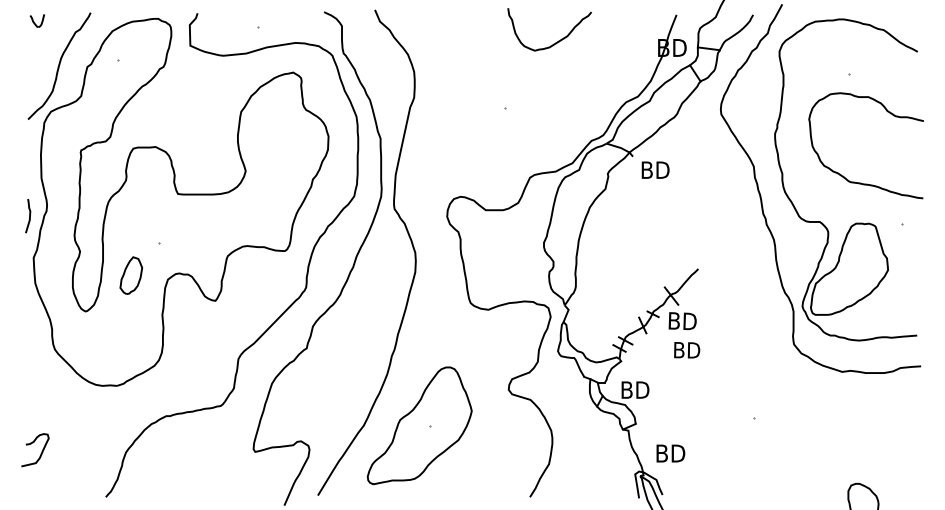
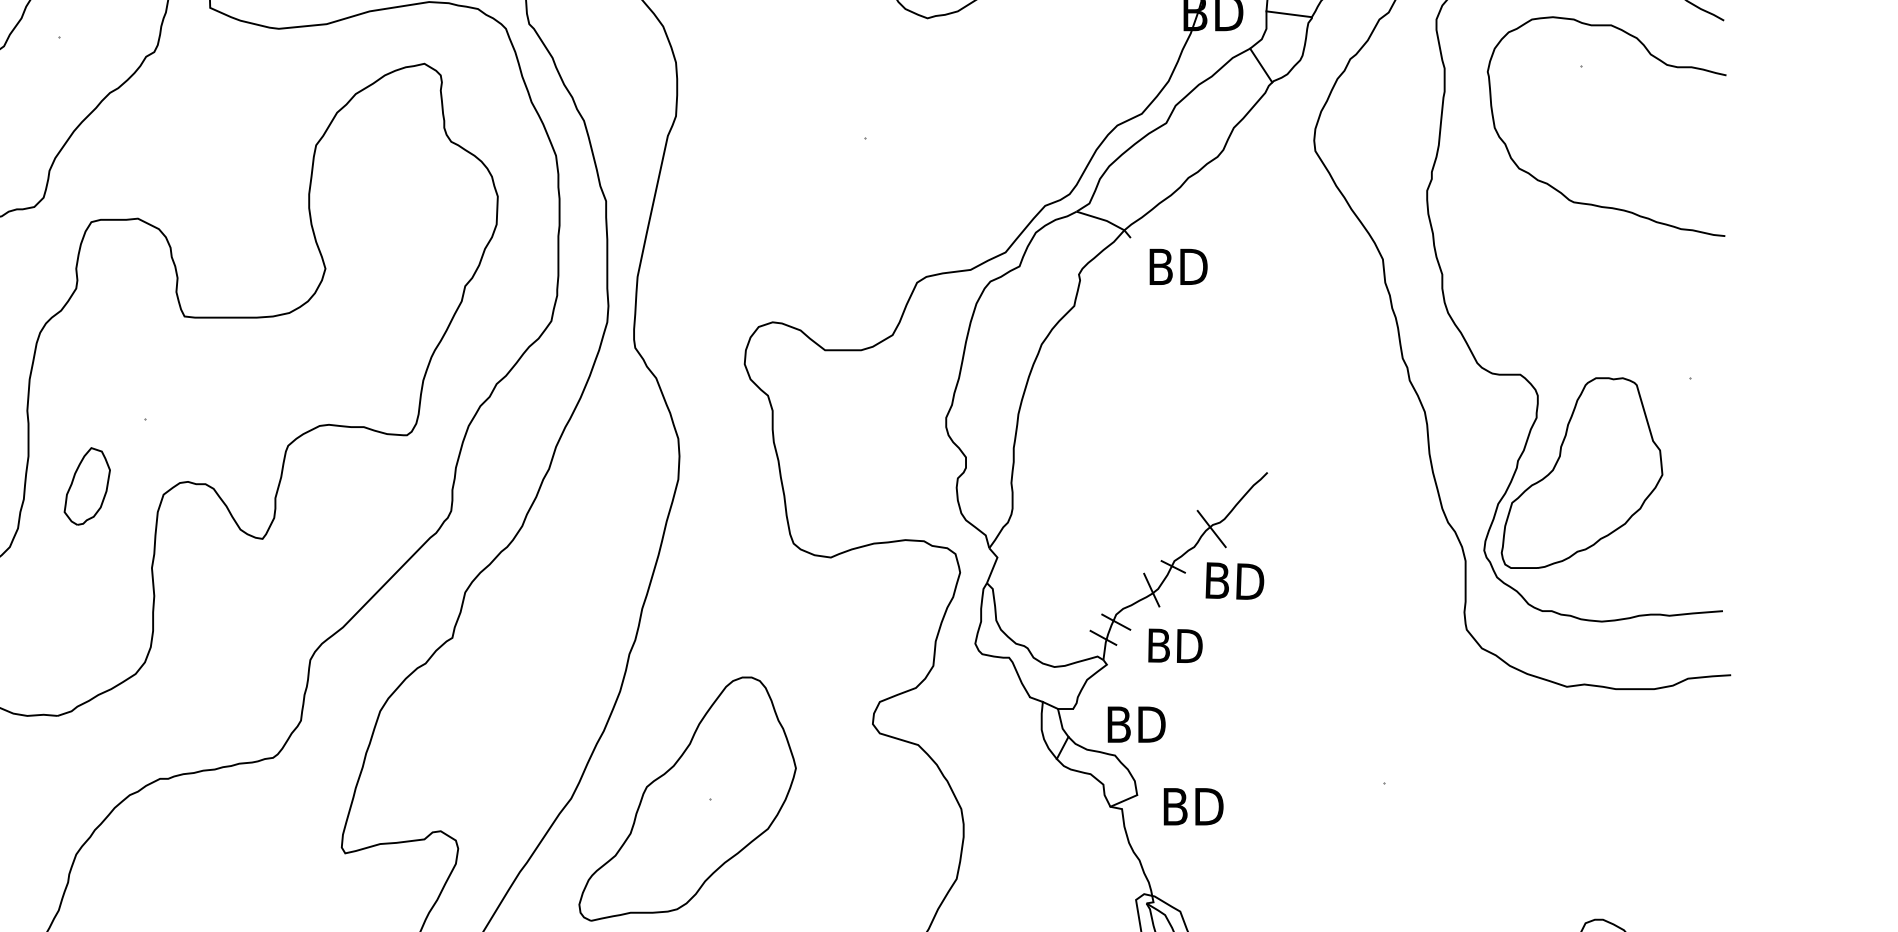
curve: (843, 175) -> (1559, 188), moved
text: (687, 350) -> (1176, 646), moved
text: (670, 453) -> (1192, 806), moved

